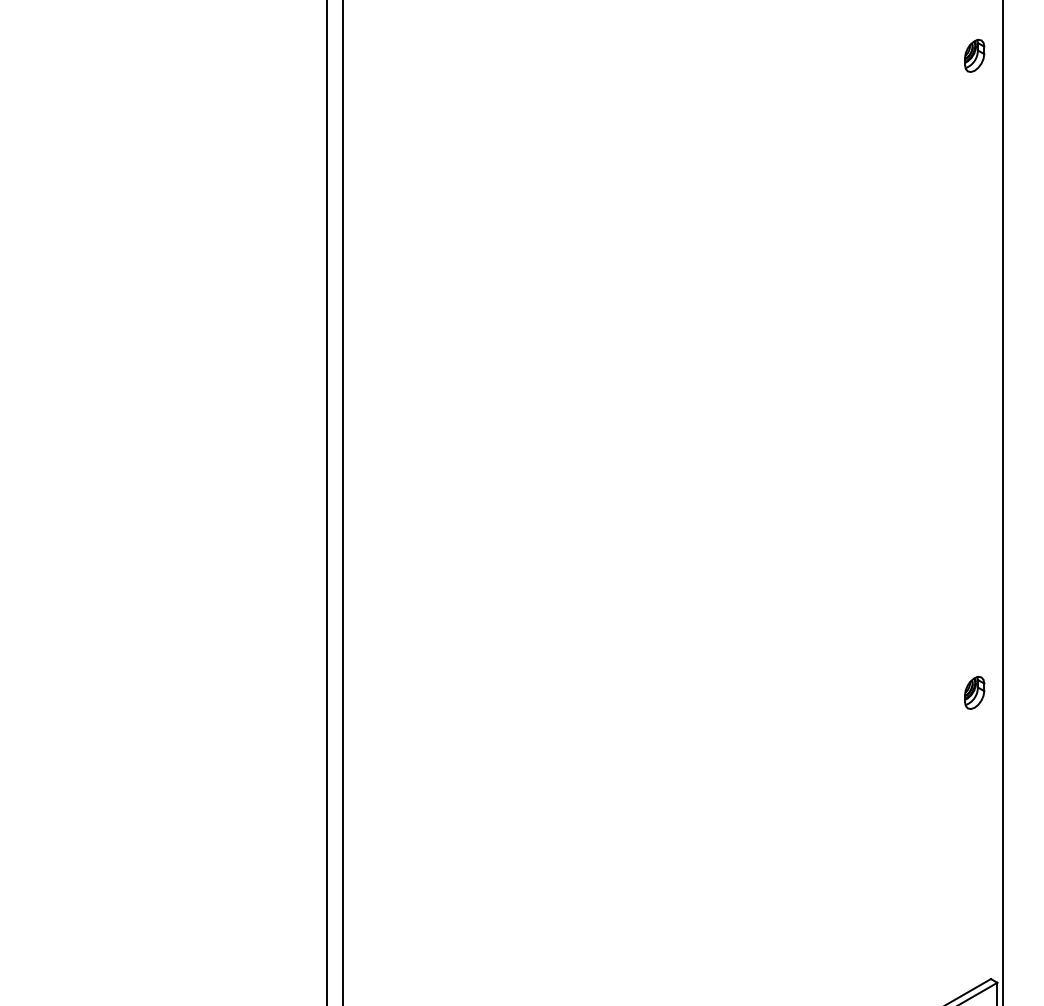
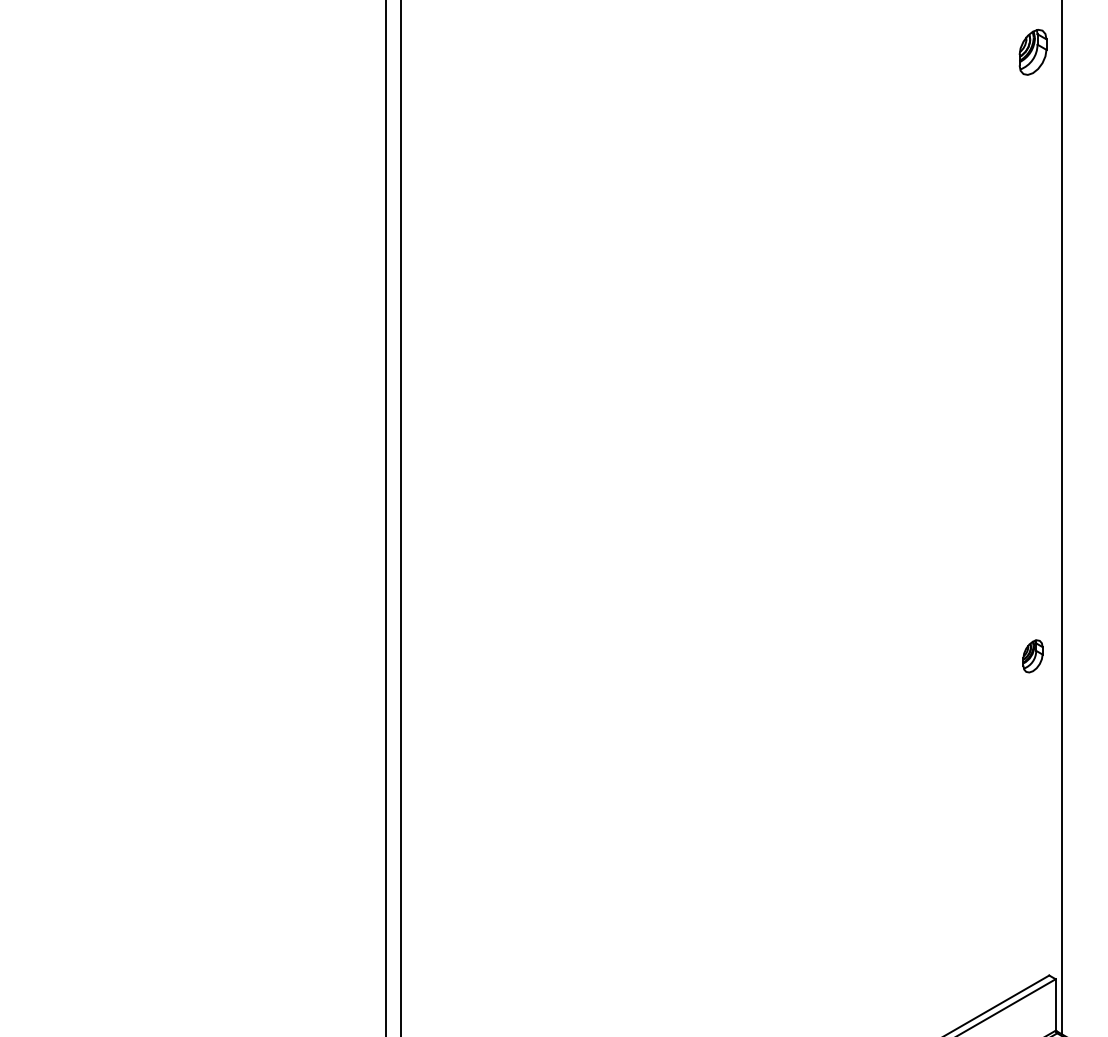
part: (974, 56) -> (1032, 52), size x1.4
part: (974, 693) -> (1032, 656), moved

